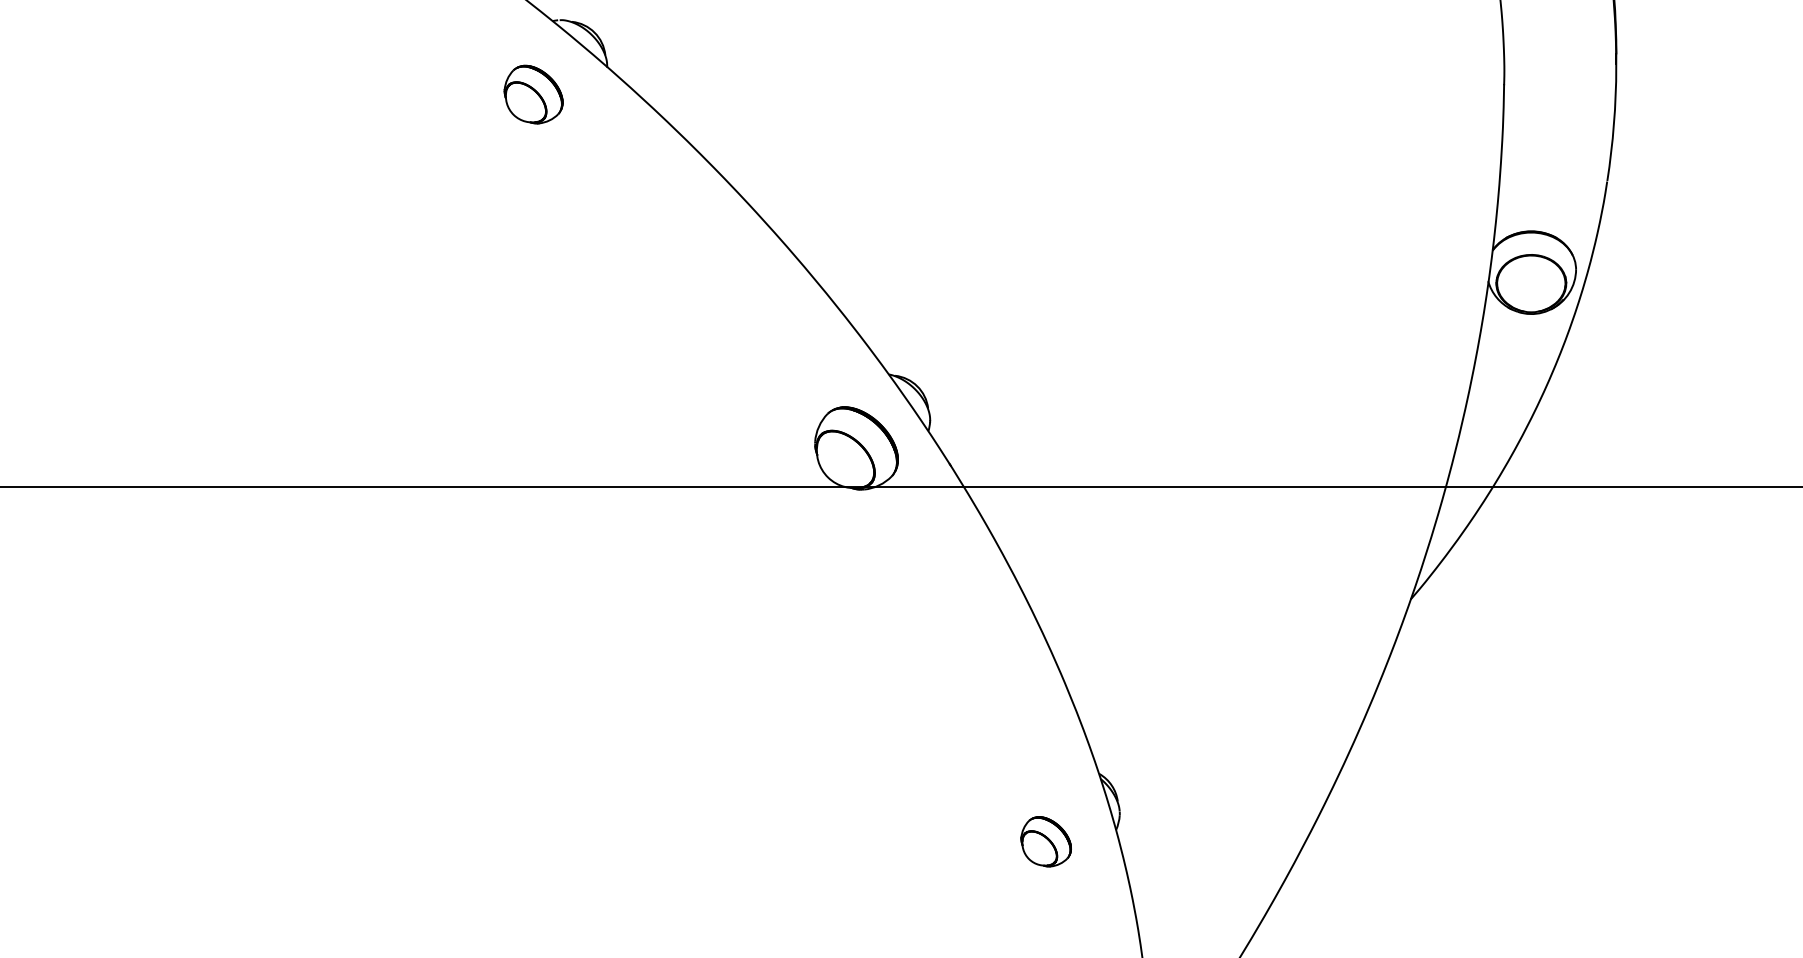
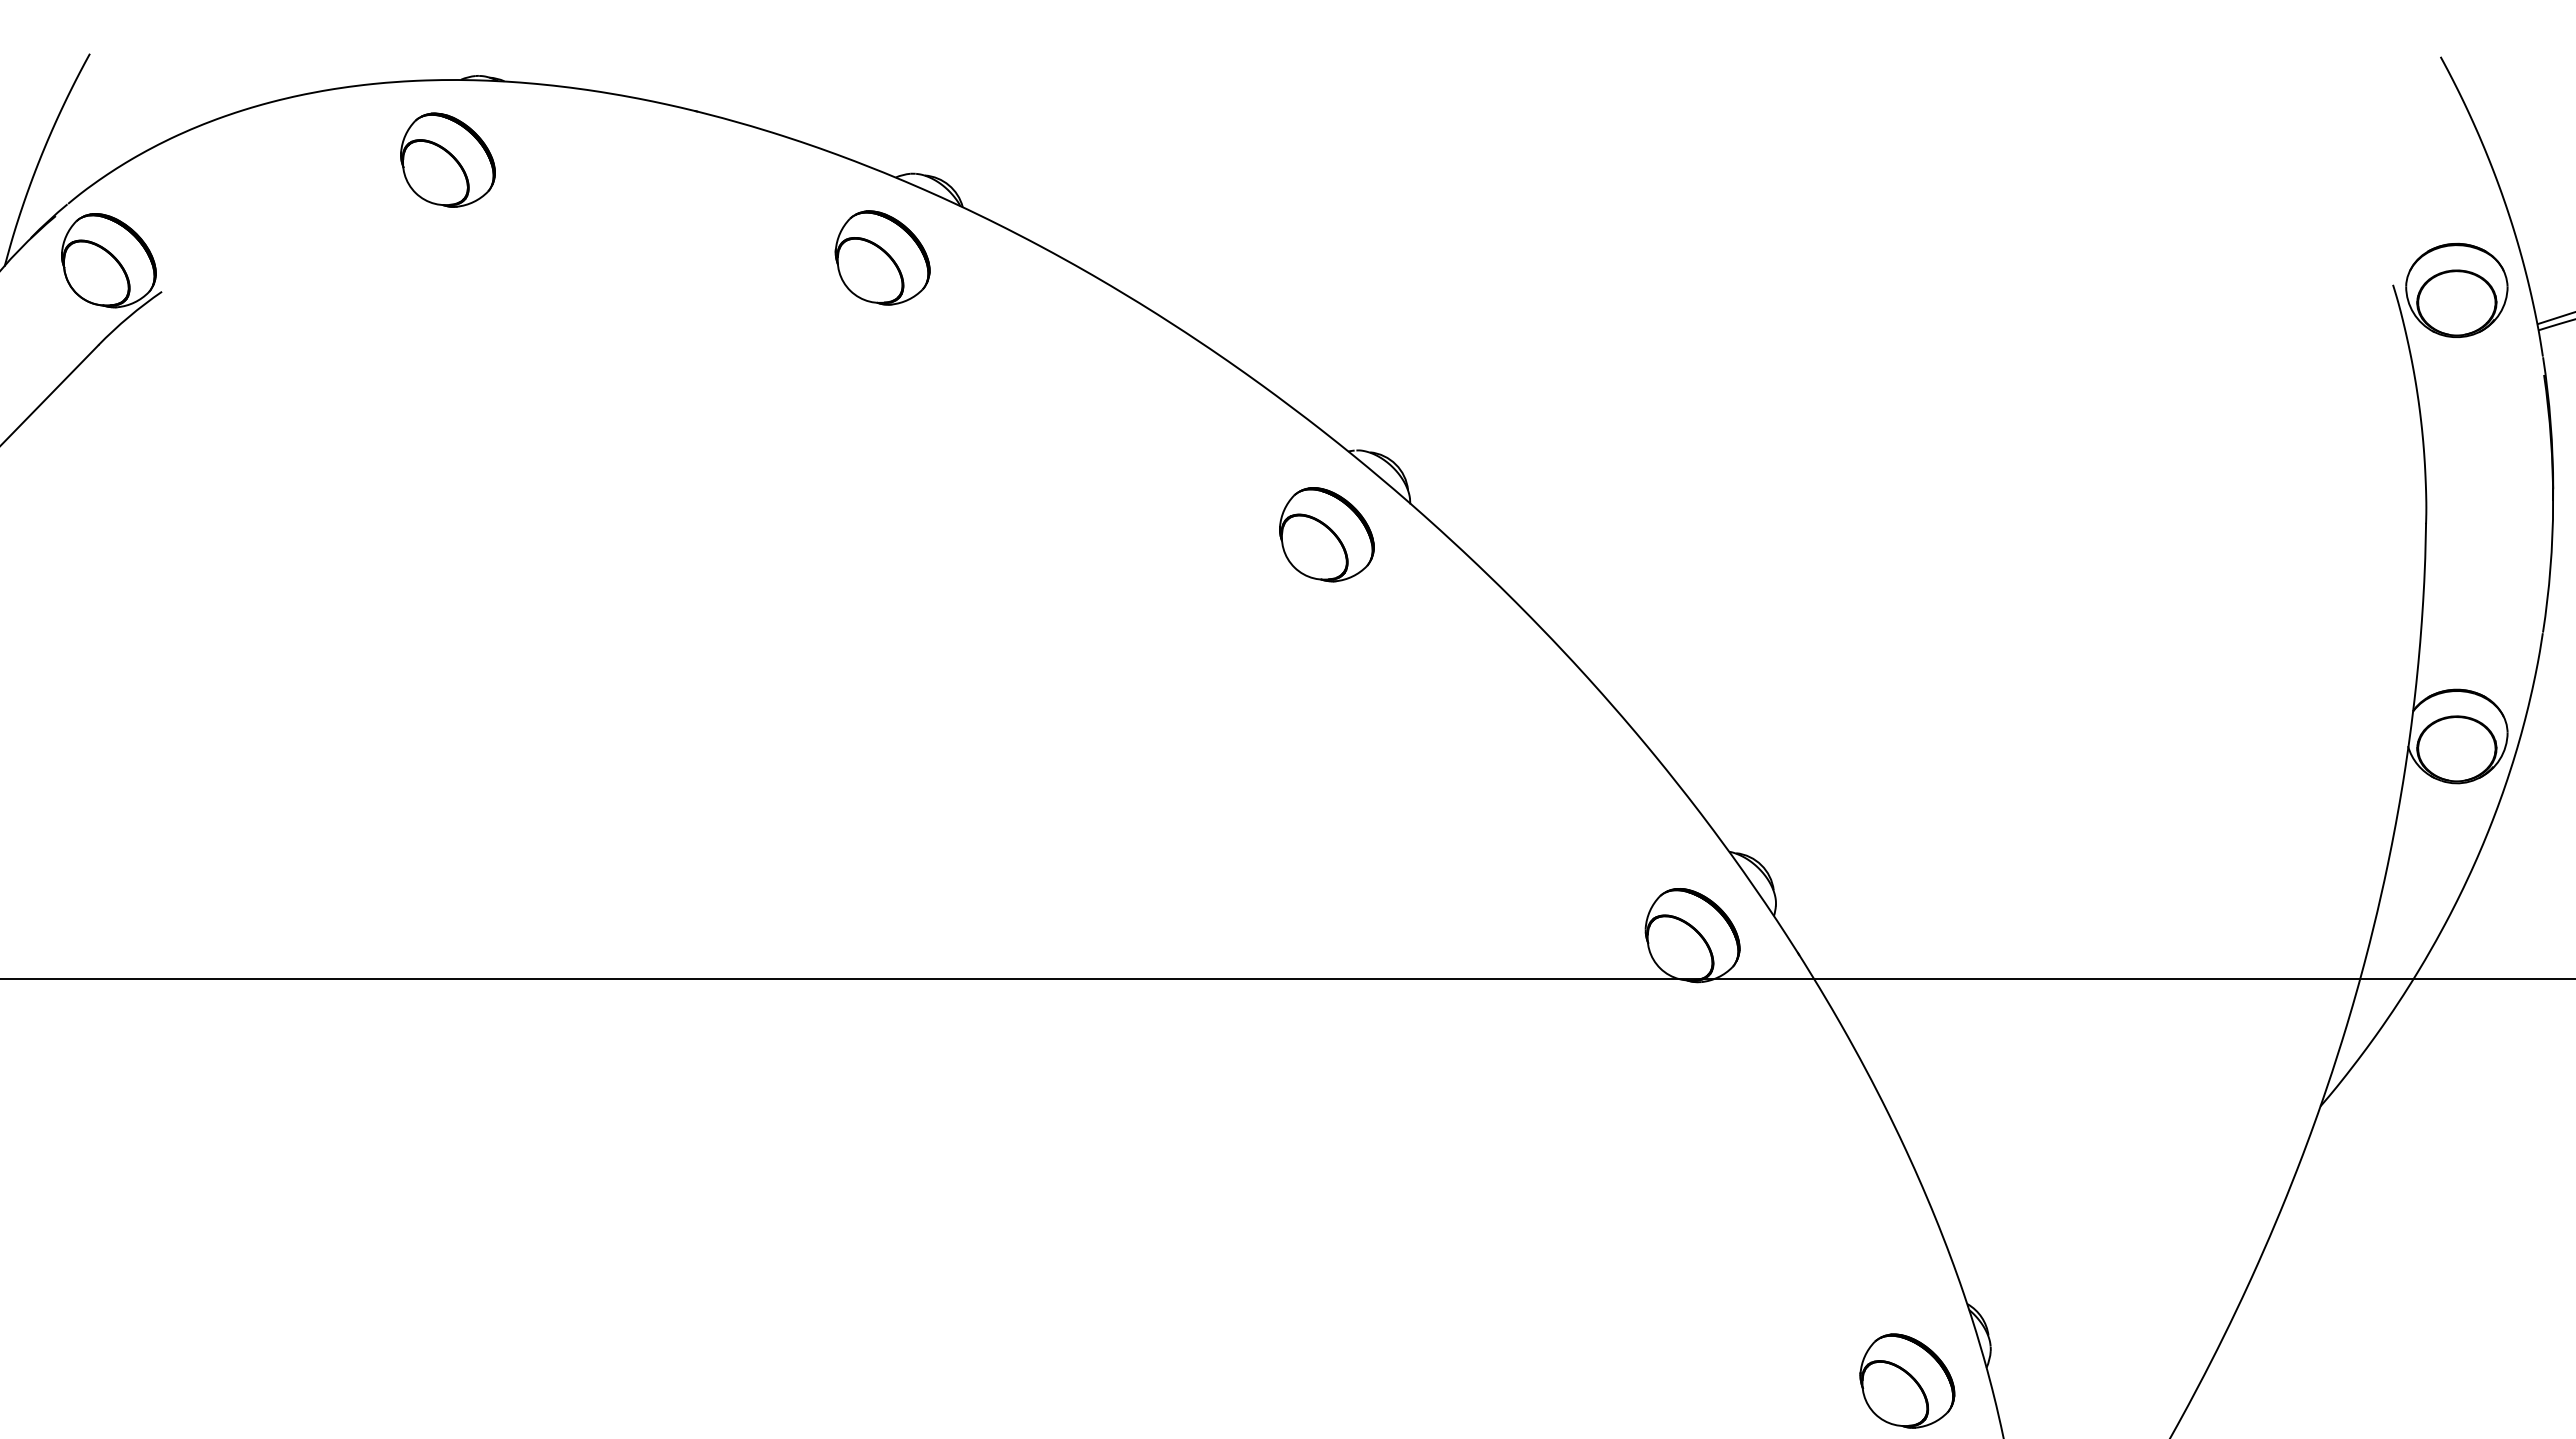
part: (533, 94) -> (1326, 534), size x1.43
part: (1046, 841) -> (1907, 1380), size x1.67

